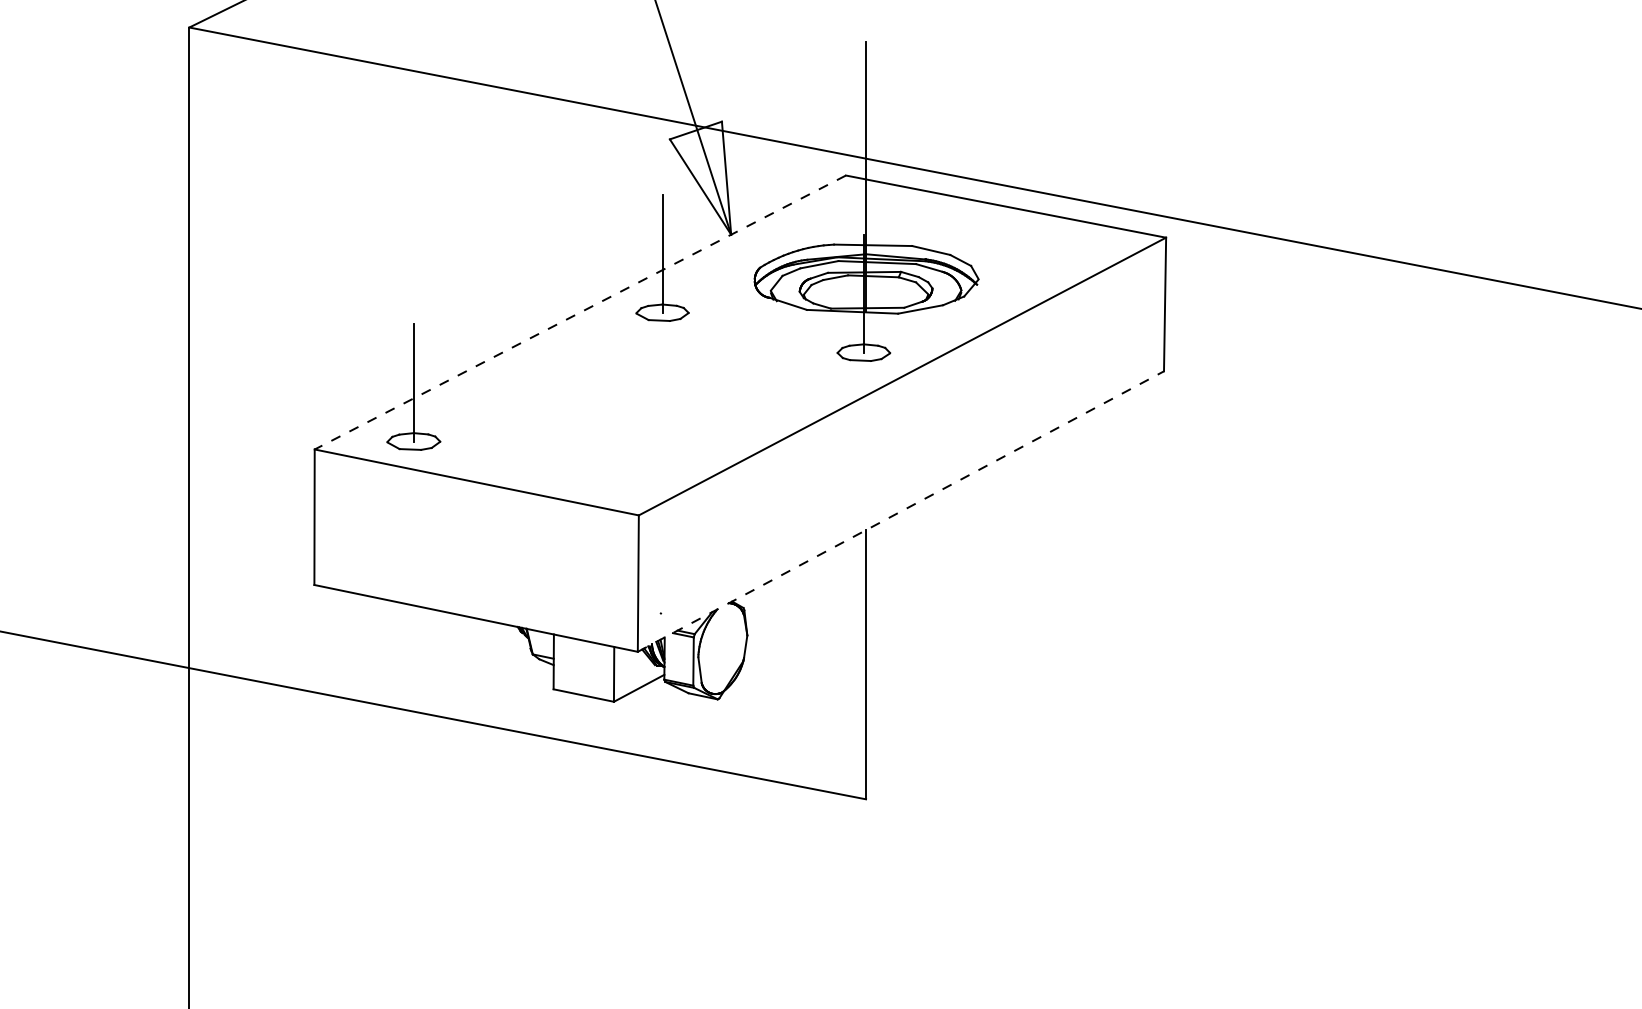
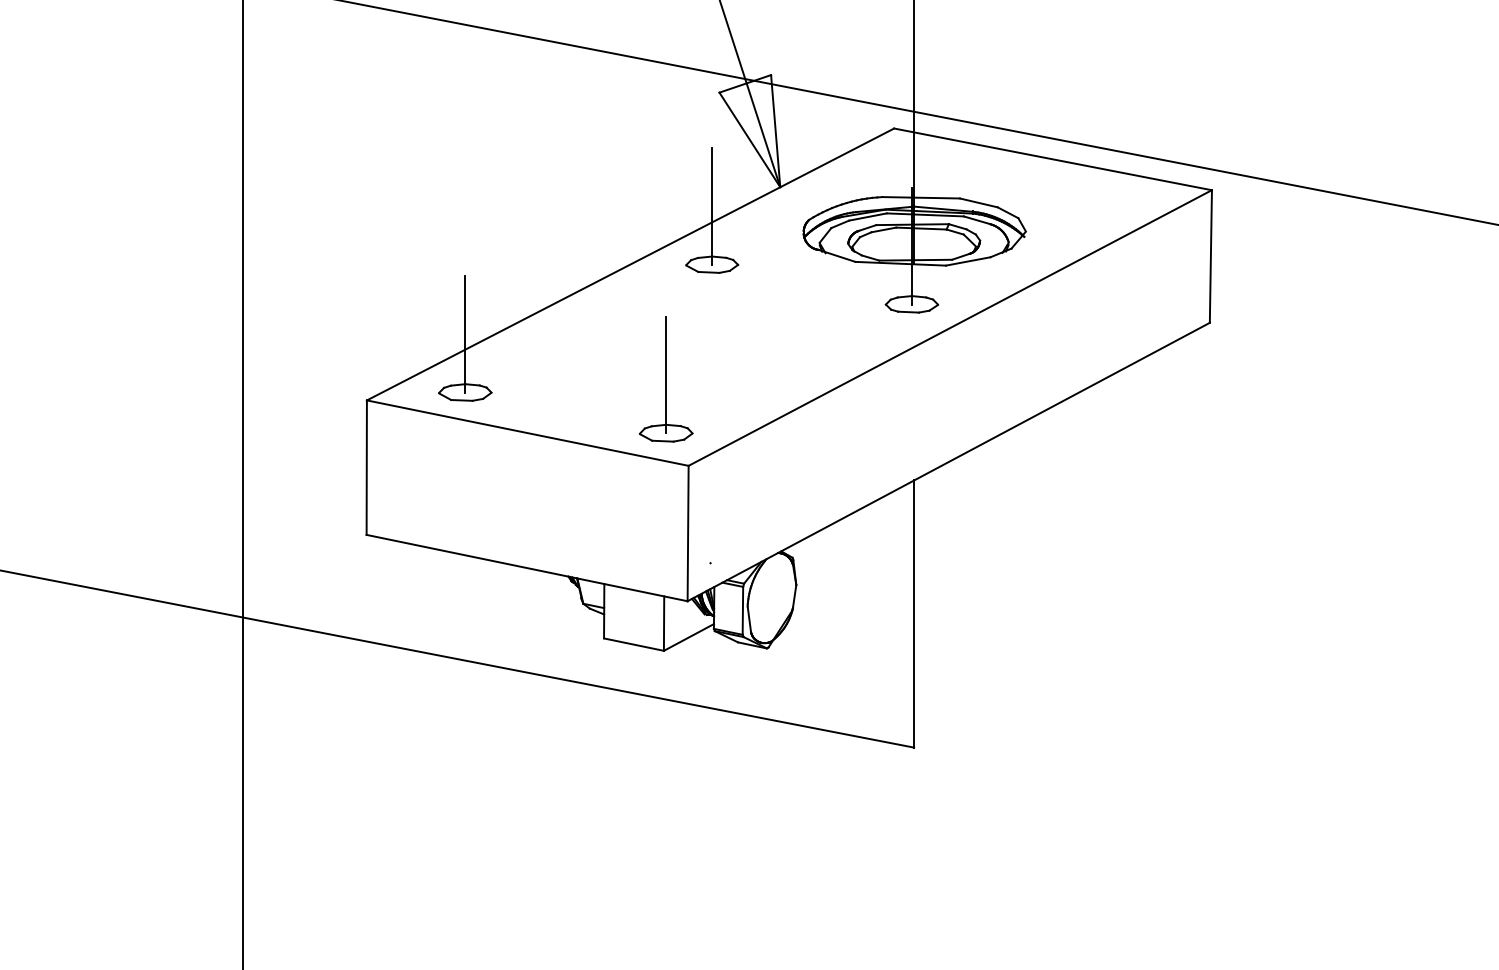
line: (580, 312) -> (630, 264), dashed -> solid
part: (615, 427) -> (665, 378), added
line: (901, 511) -> (949, 461), dashed -> solid

